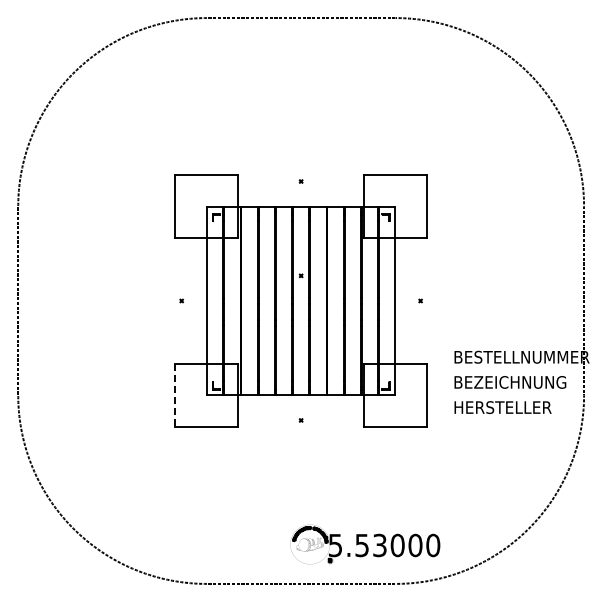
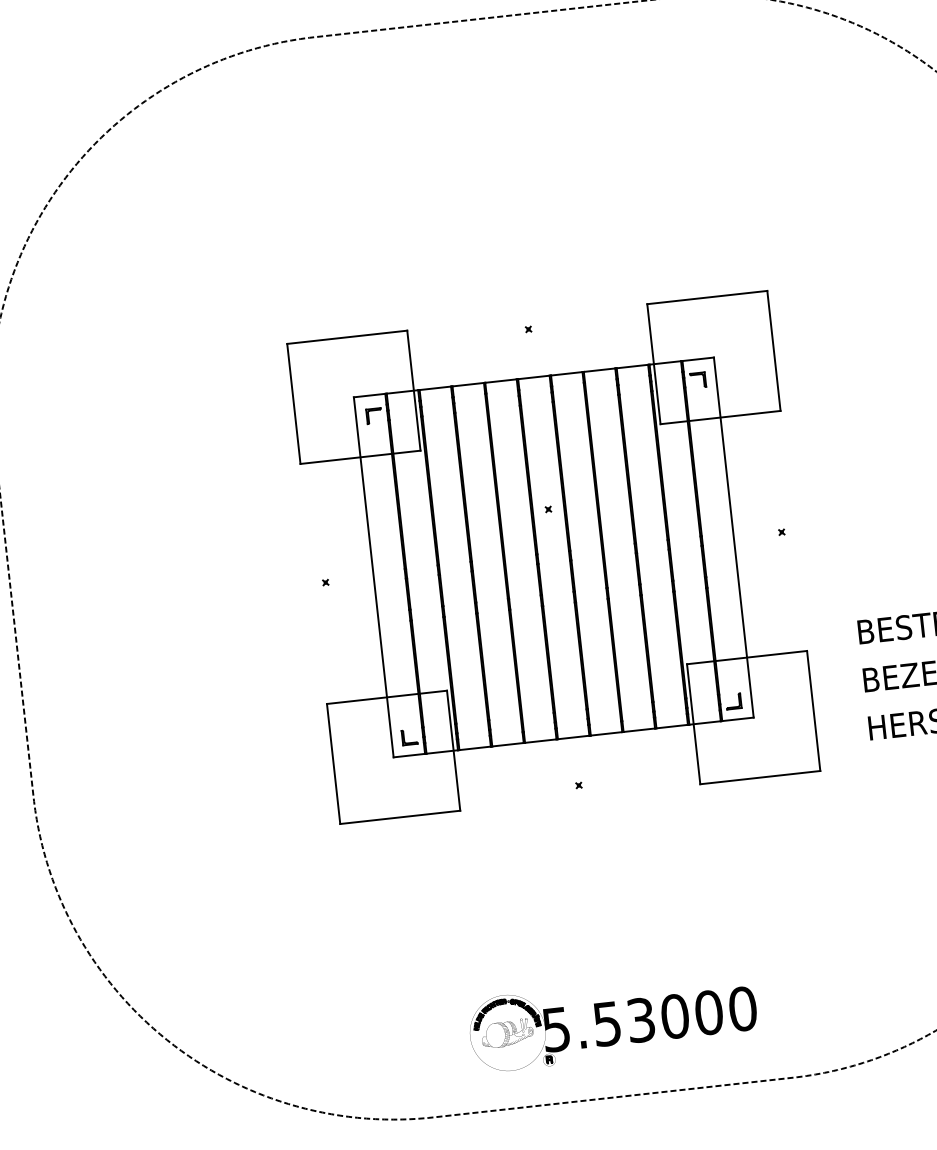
line: (175, 395) -> (333, 764), dashed -> solid
part: (365, 544) -> (613, 1021), moved

